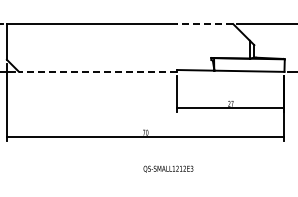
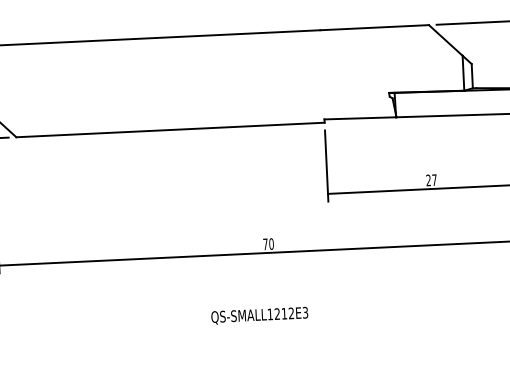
line: (205, 24) -> (374, 28), dashed -> solid
line: (97, 71) -> (169, 129), dashed -> solid
text: (168, 168) -> (259, 314), moved

